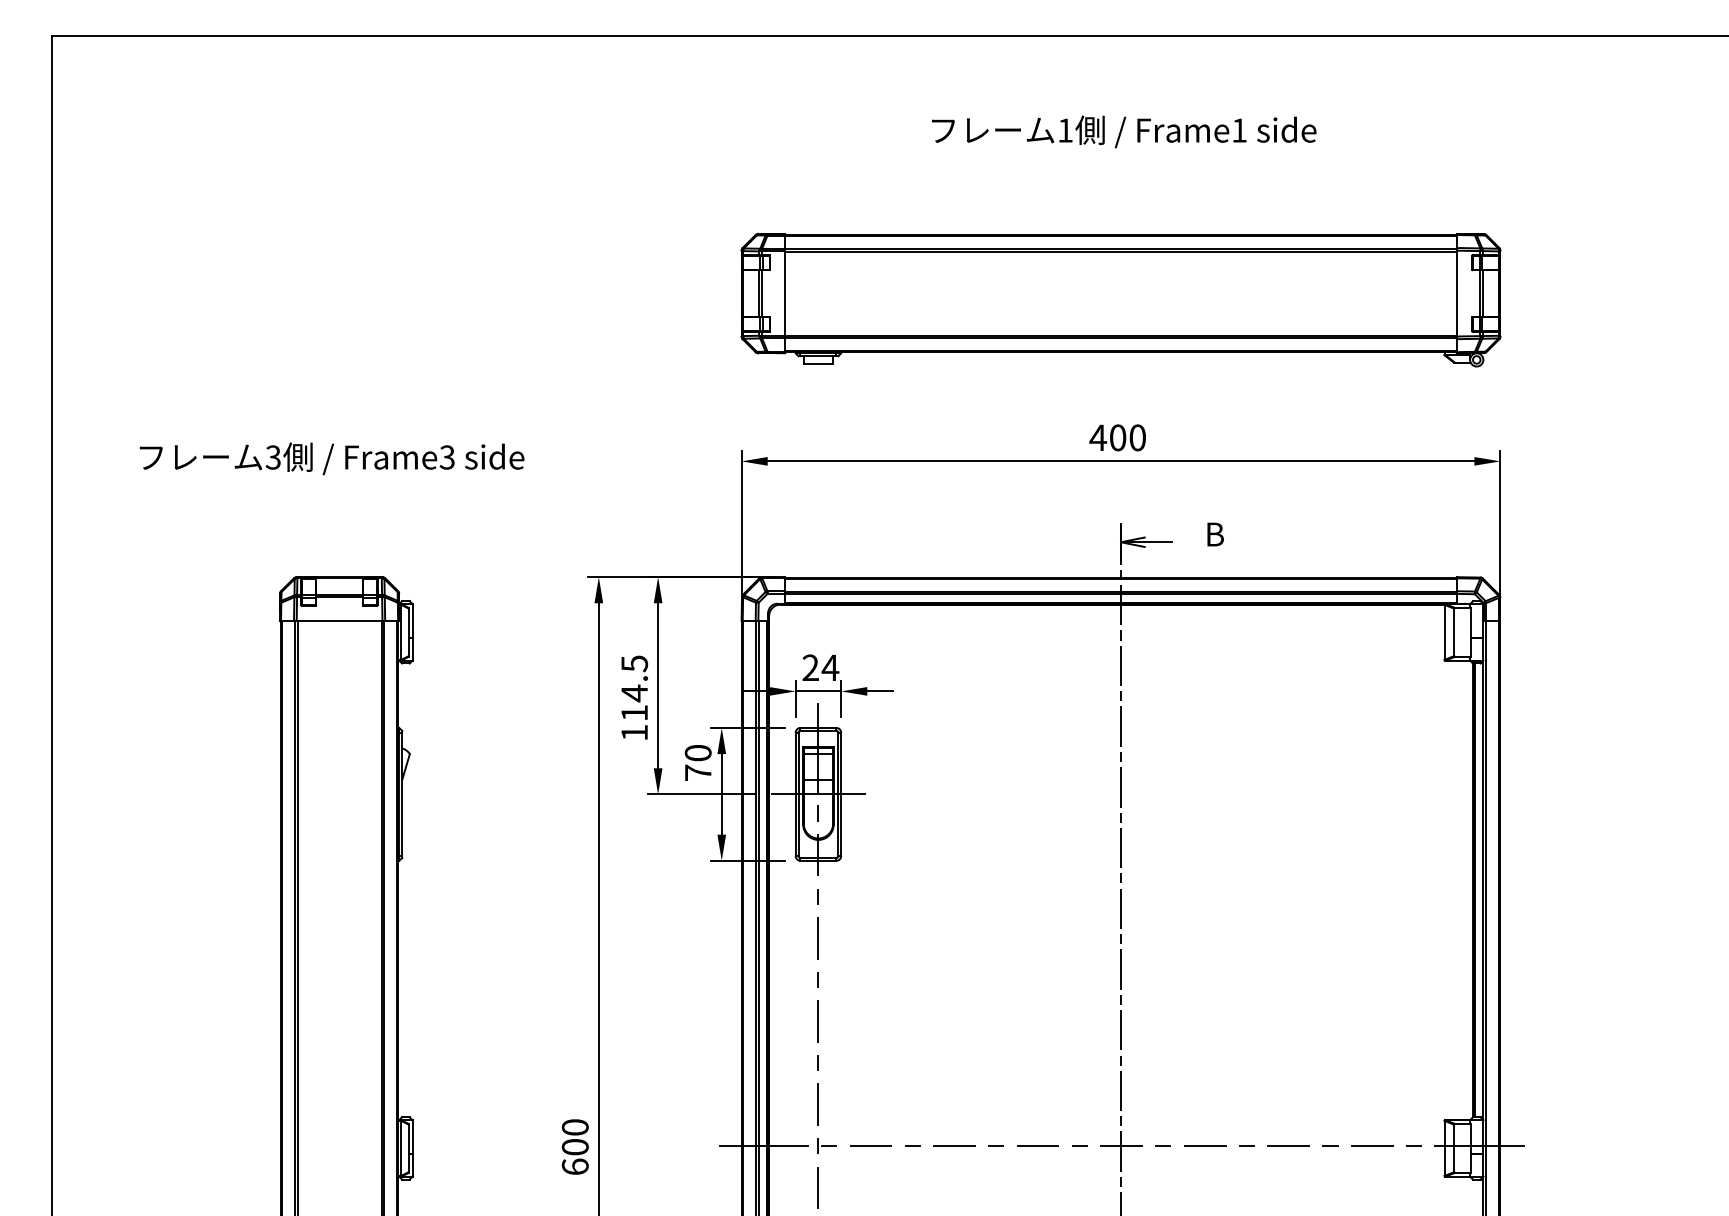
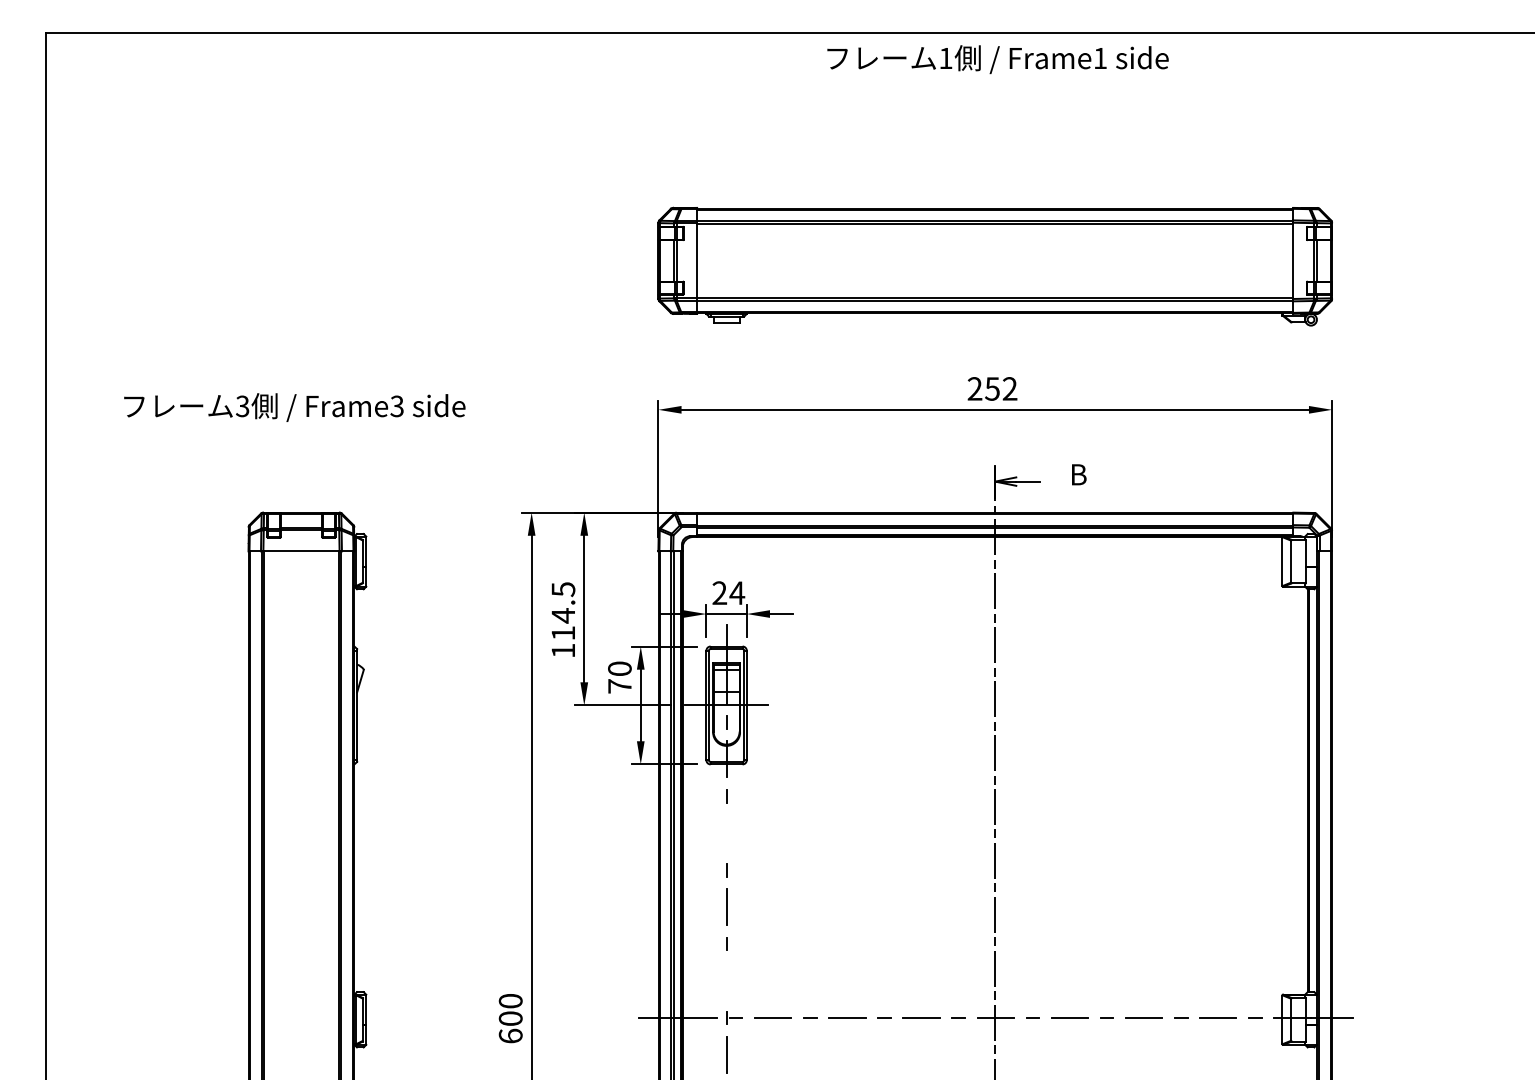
text: (1124, 131) -> (998, 59), moved
text: (1117, 437) -> (992, 388), 400 -> 252
line: (817, 938) -> (725, 833), removed
line: (818, 1104) -> (726, 980), removed

